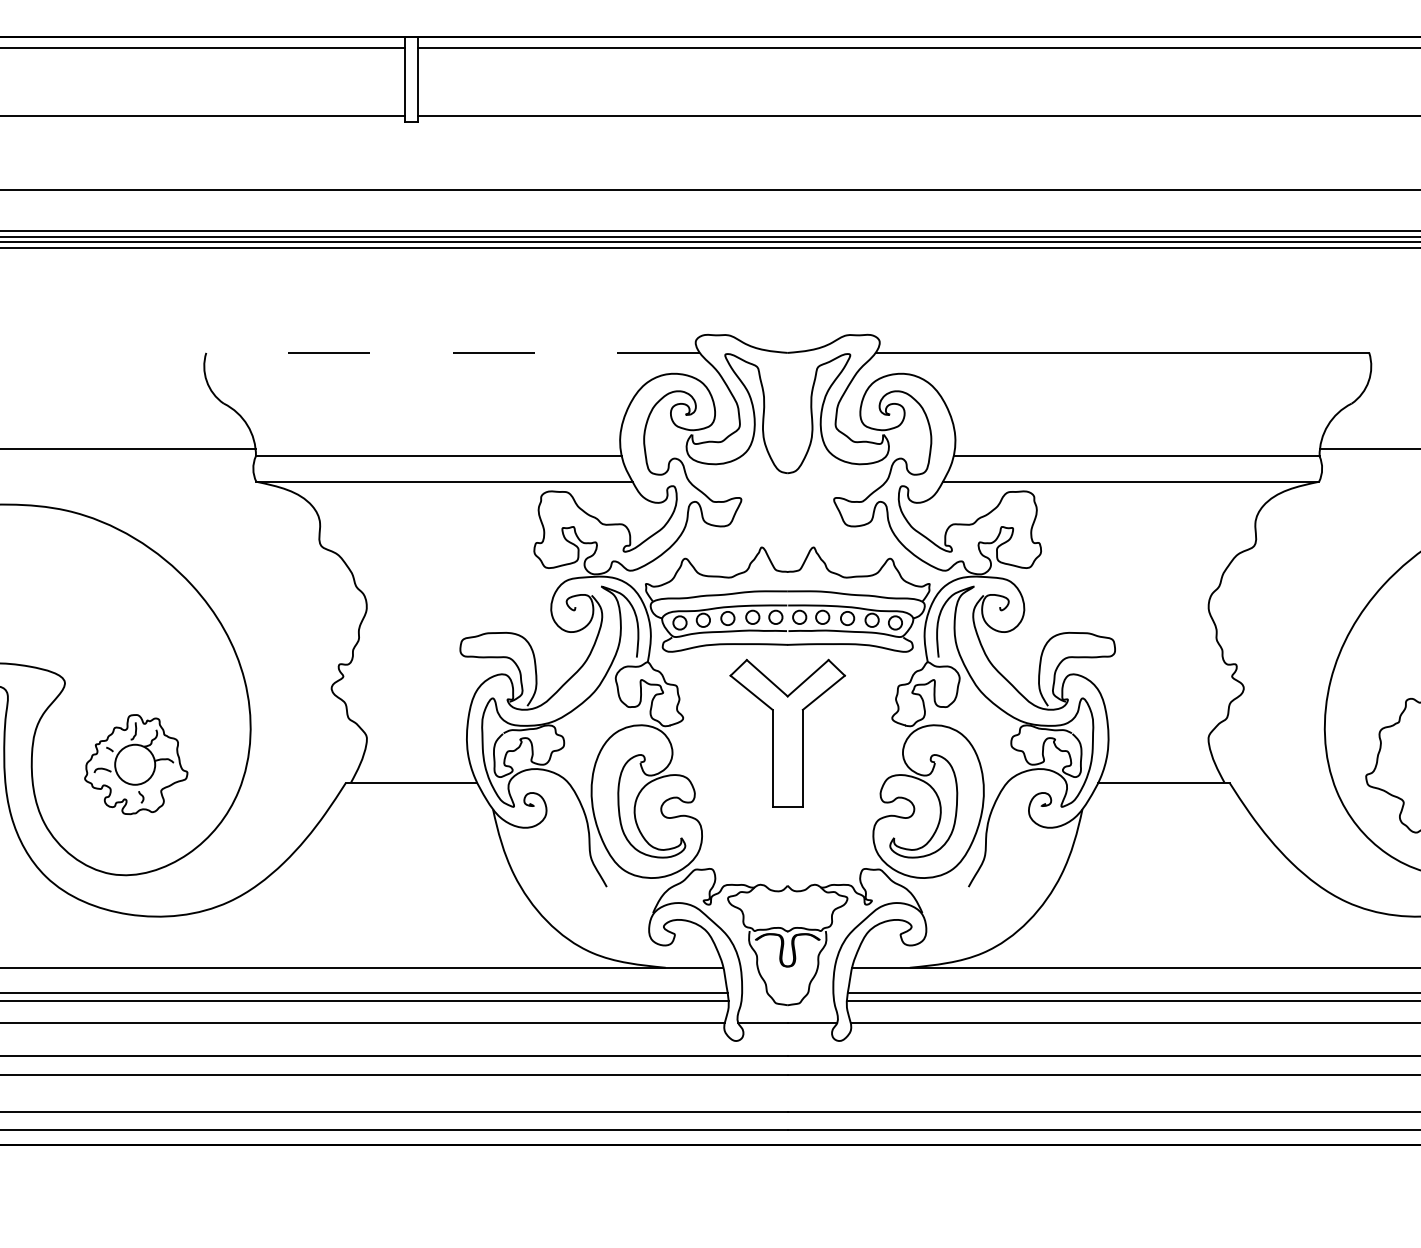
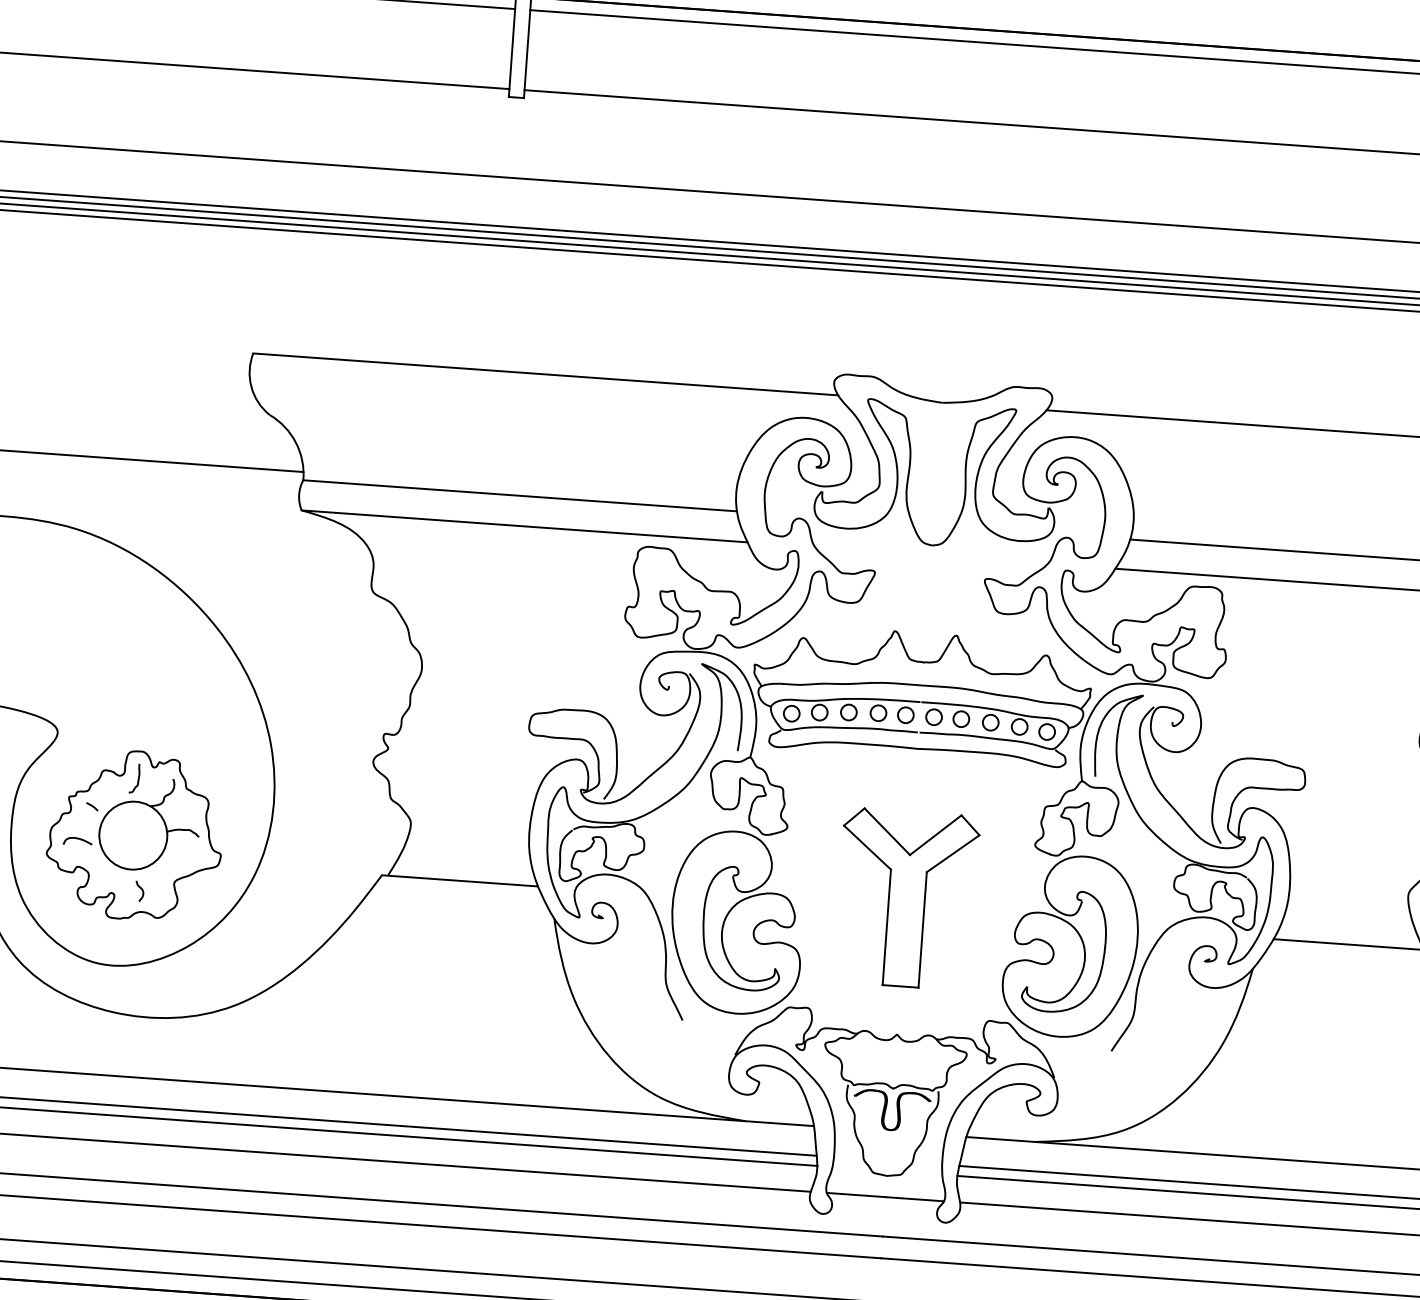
line: (453, 352) -> (546, 373), dashed -> solid
part: (787, 732) -> (906, 897), moved
part: (136, 764) -> (135, 835), size x1.43

